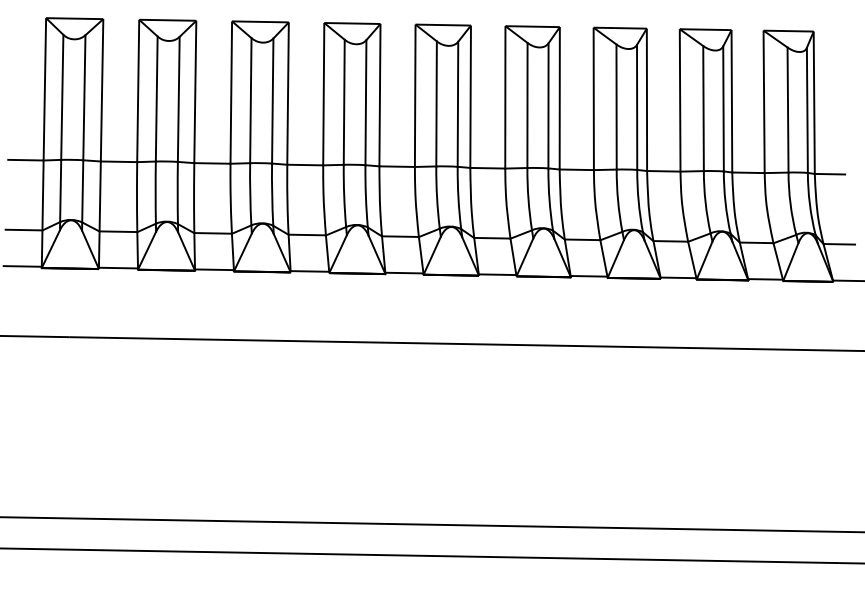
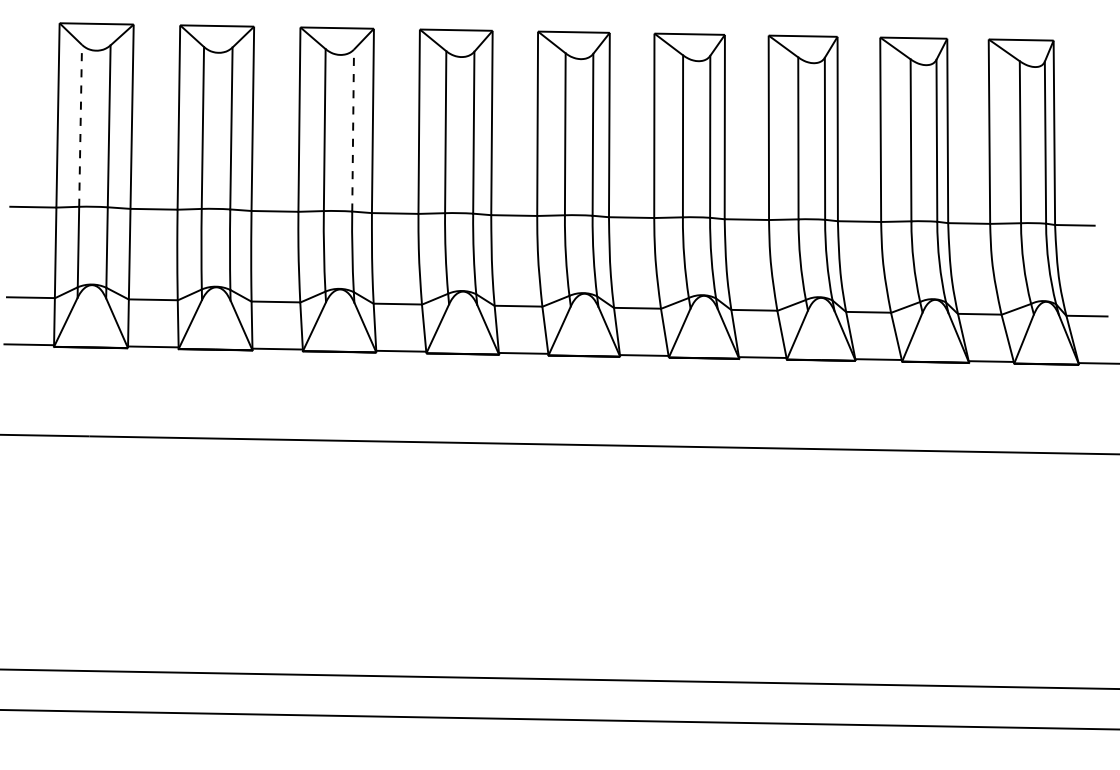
line: (62, 97) -> (80, 125), solid -> dashed
line: (273, 100) -> (353, 130), solid -> dashed

